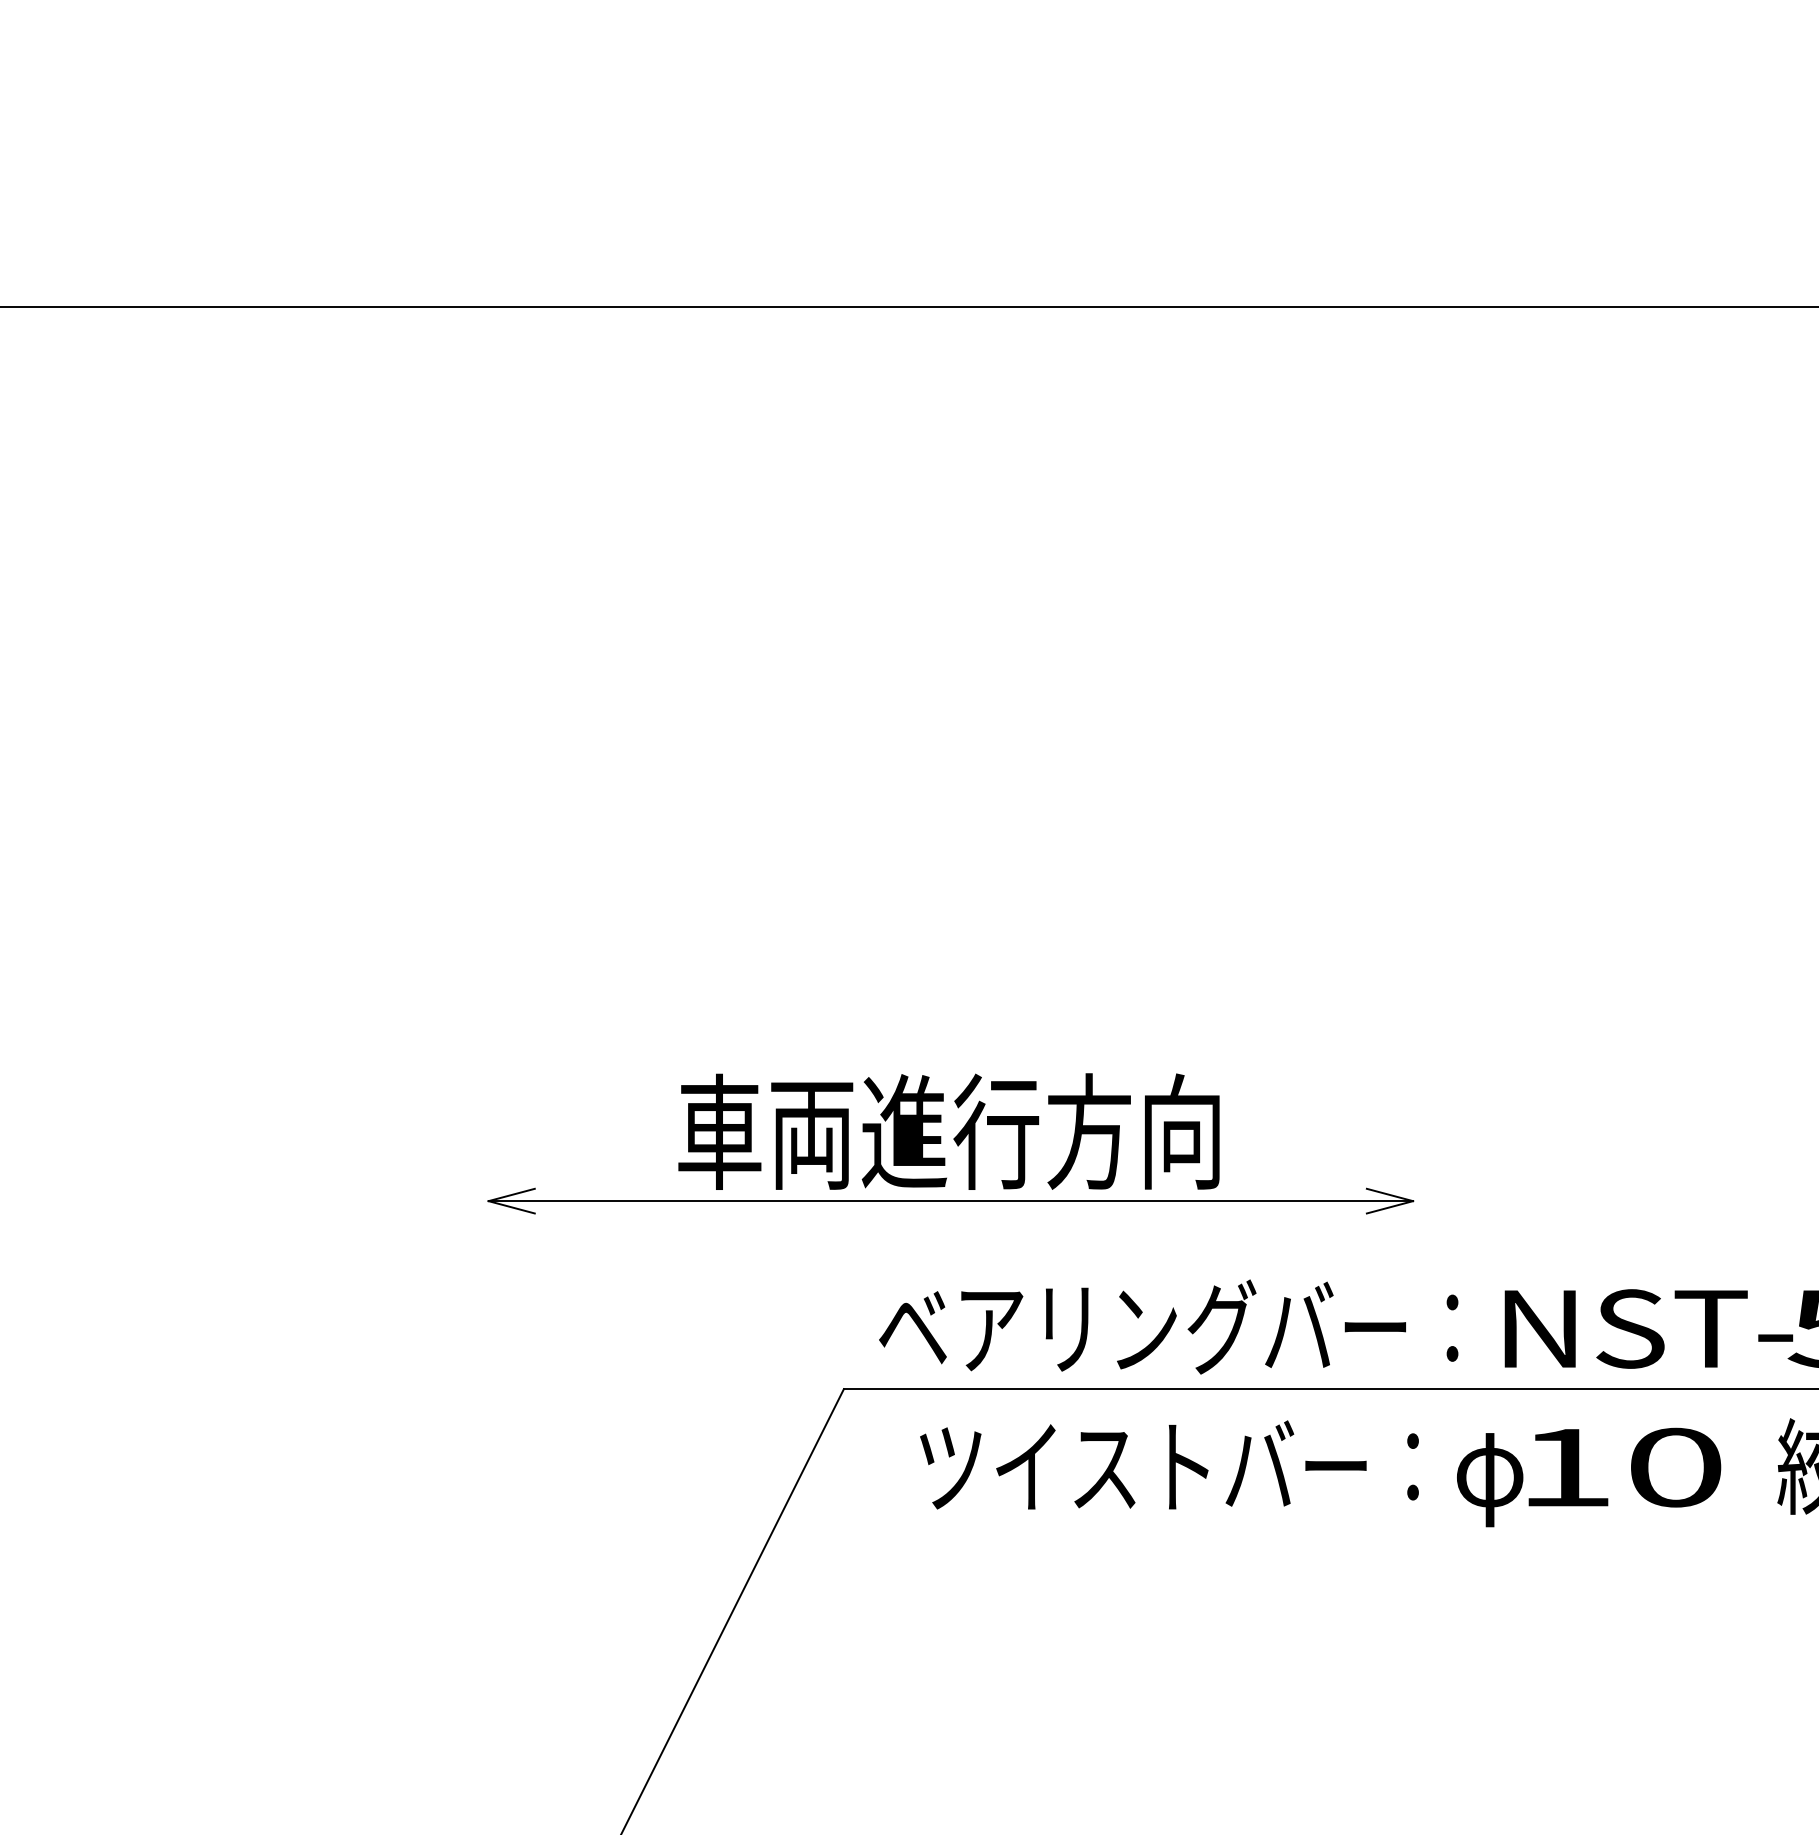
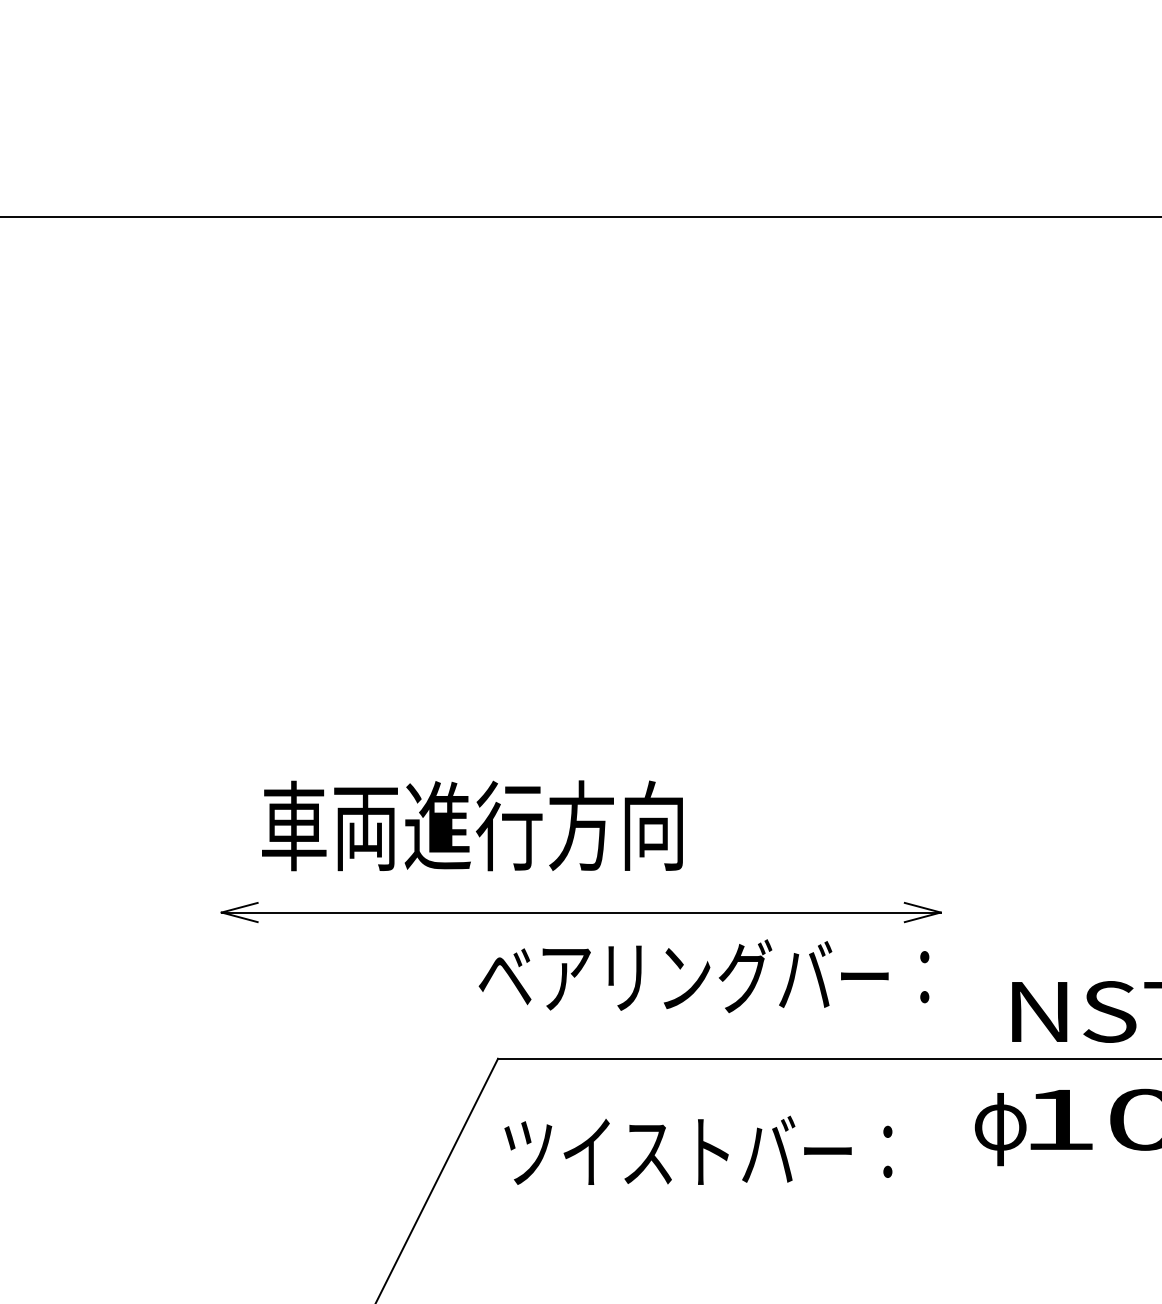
text: (948, 1131) -> (472, 825), moved
text: (1168, 1326) -> (703, 975), moved
text: (1169, 1464) -> (698, 1150), moved

